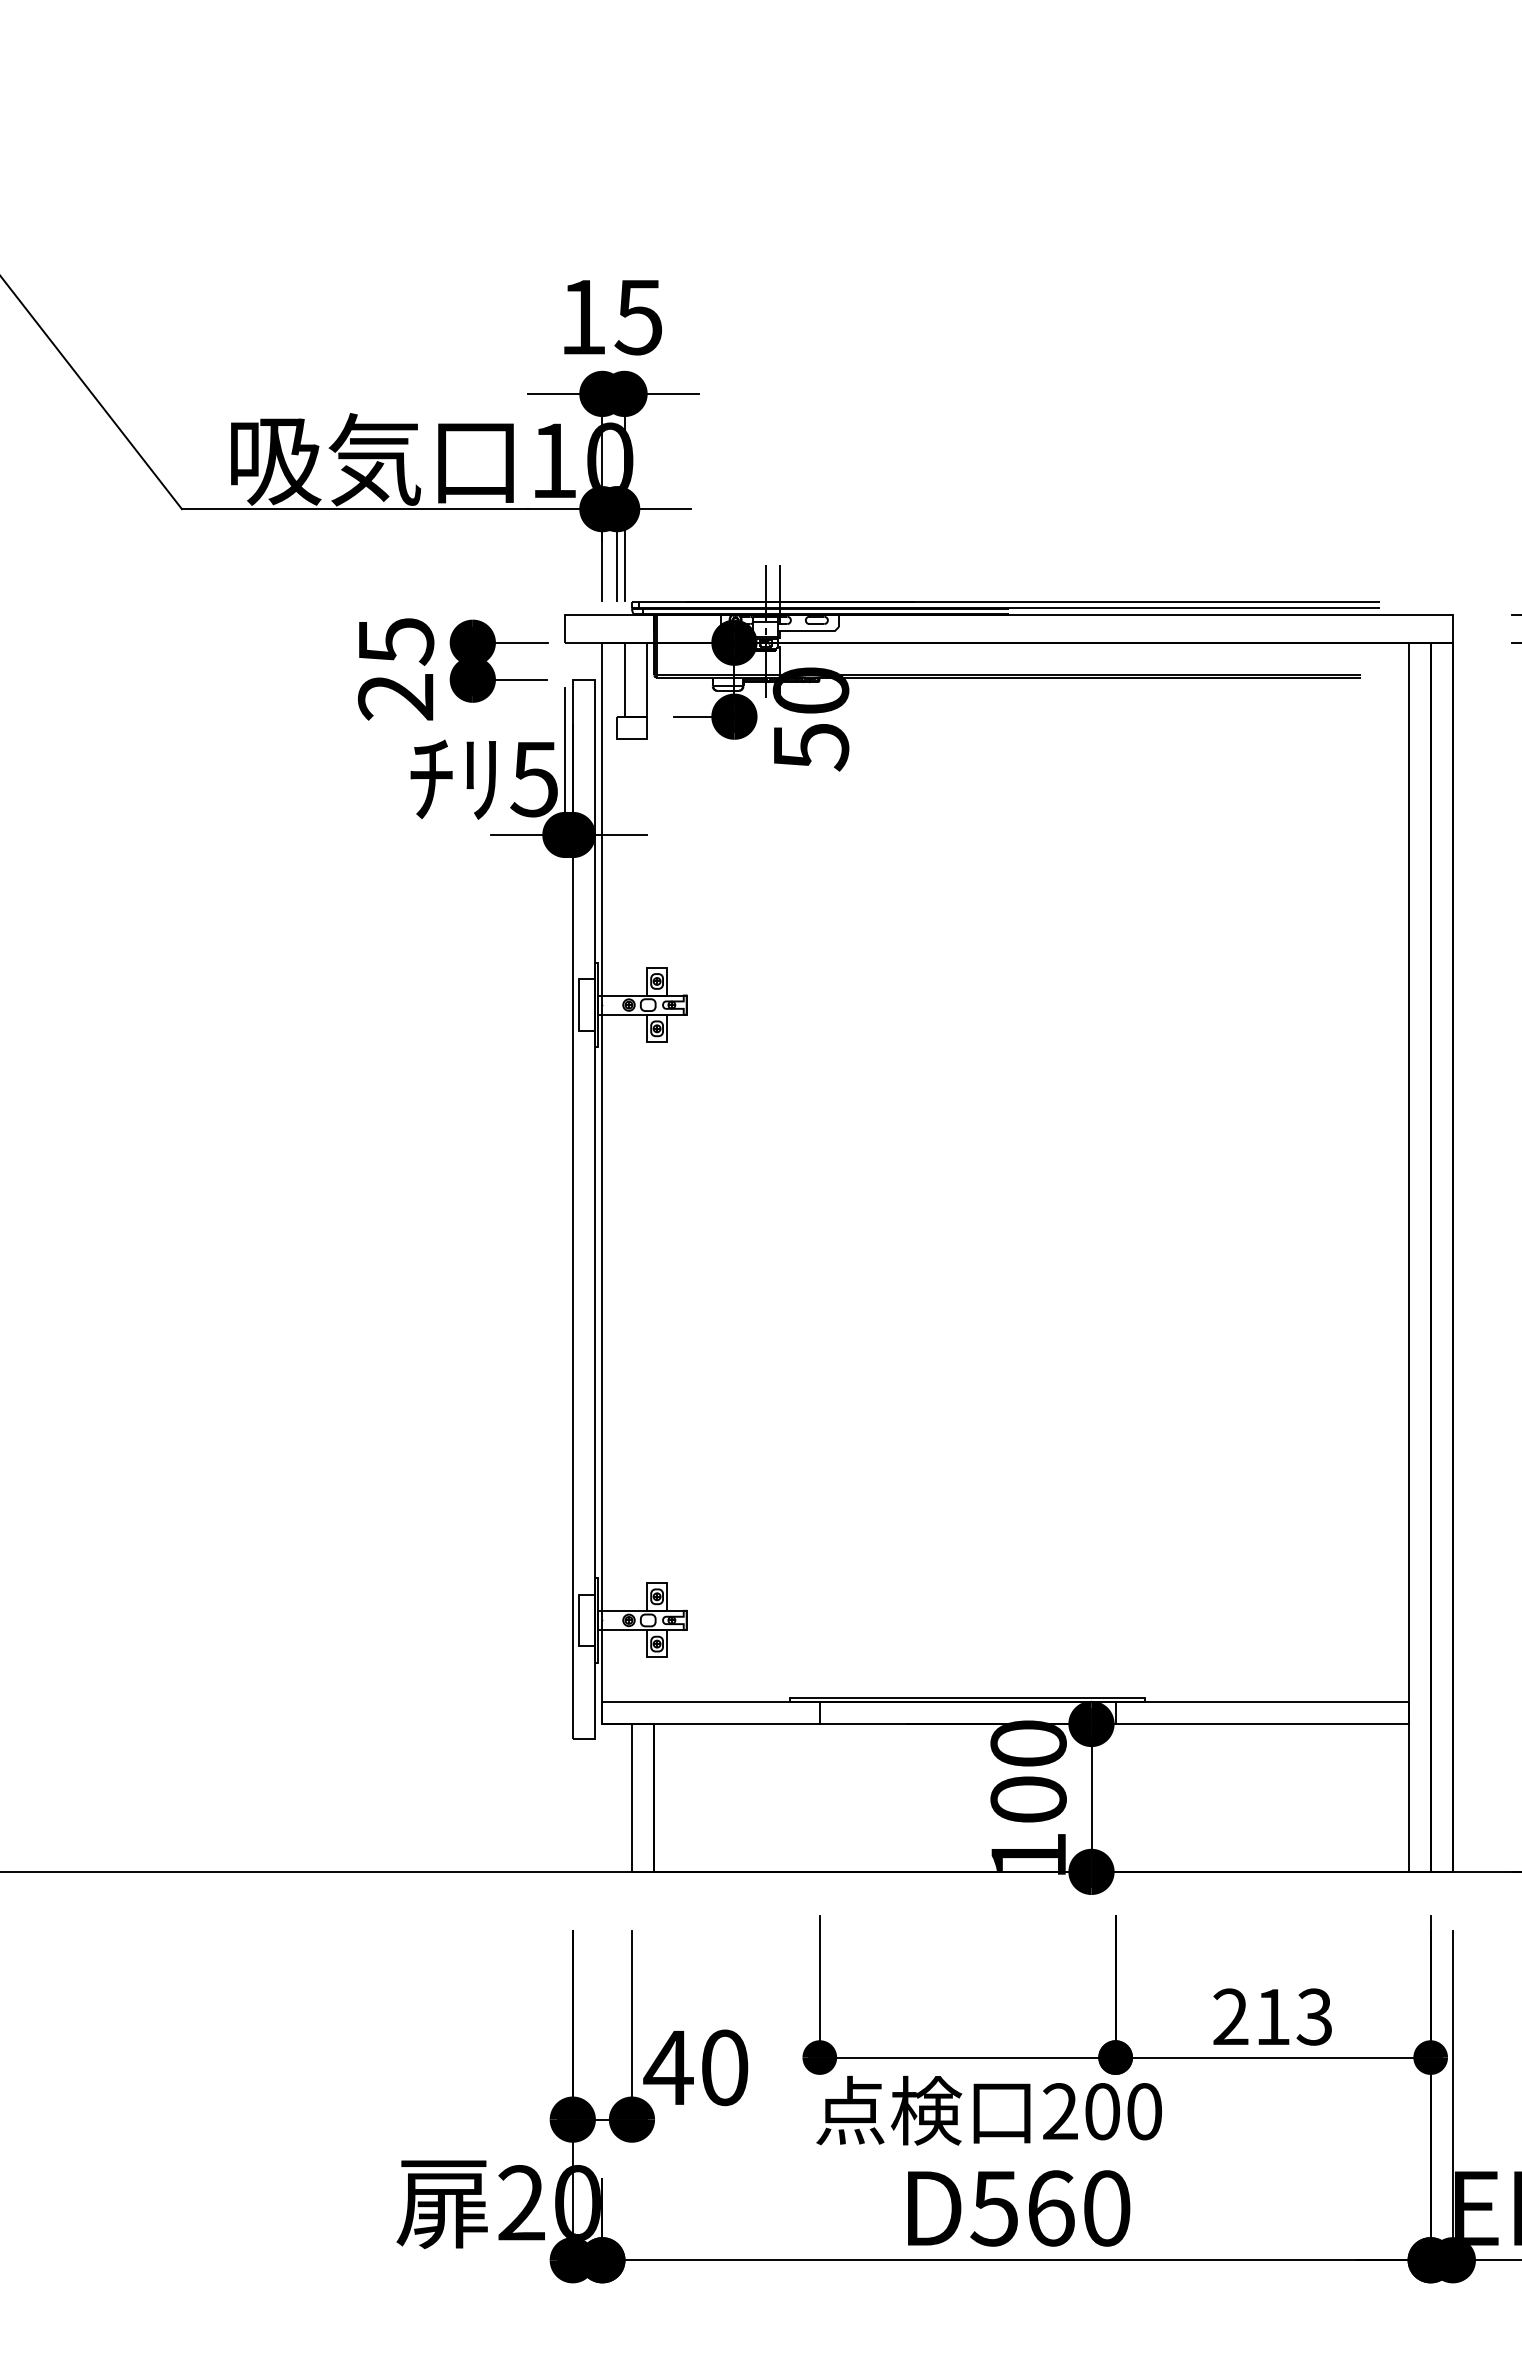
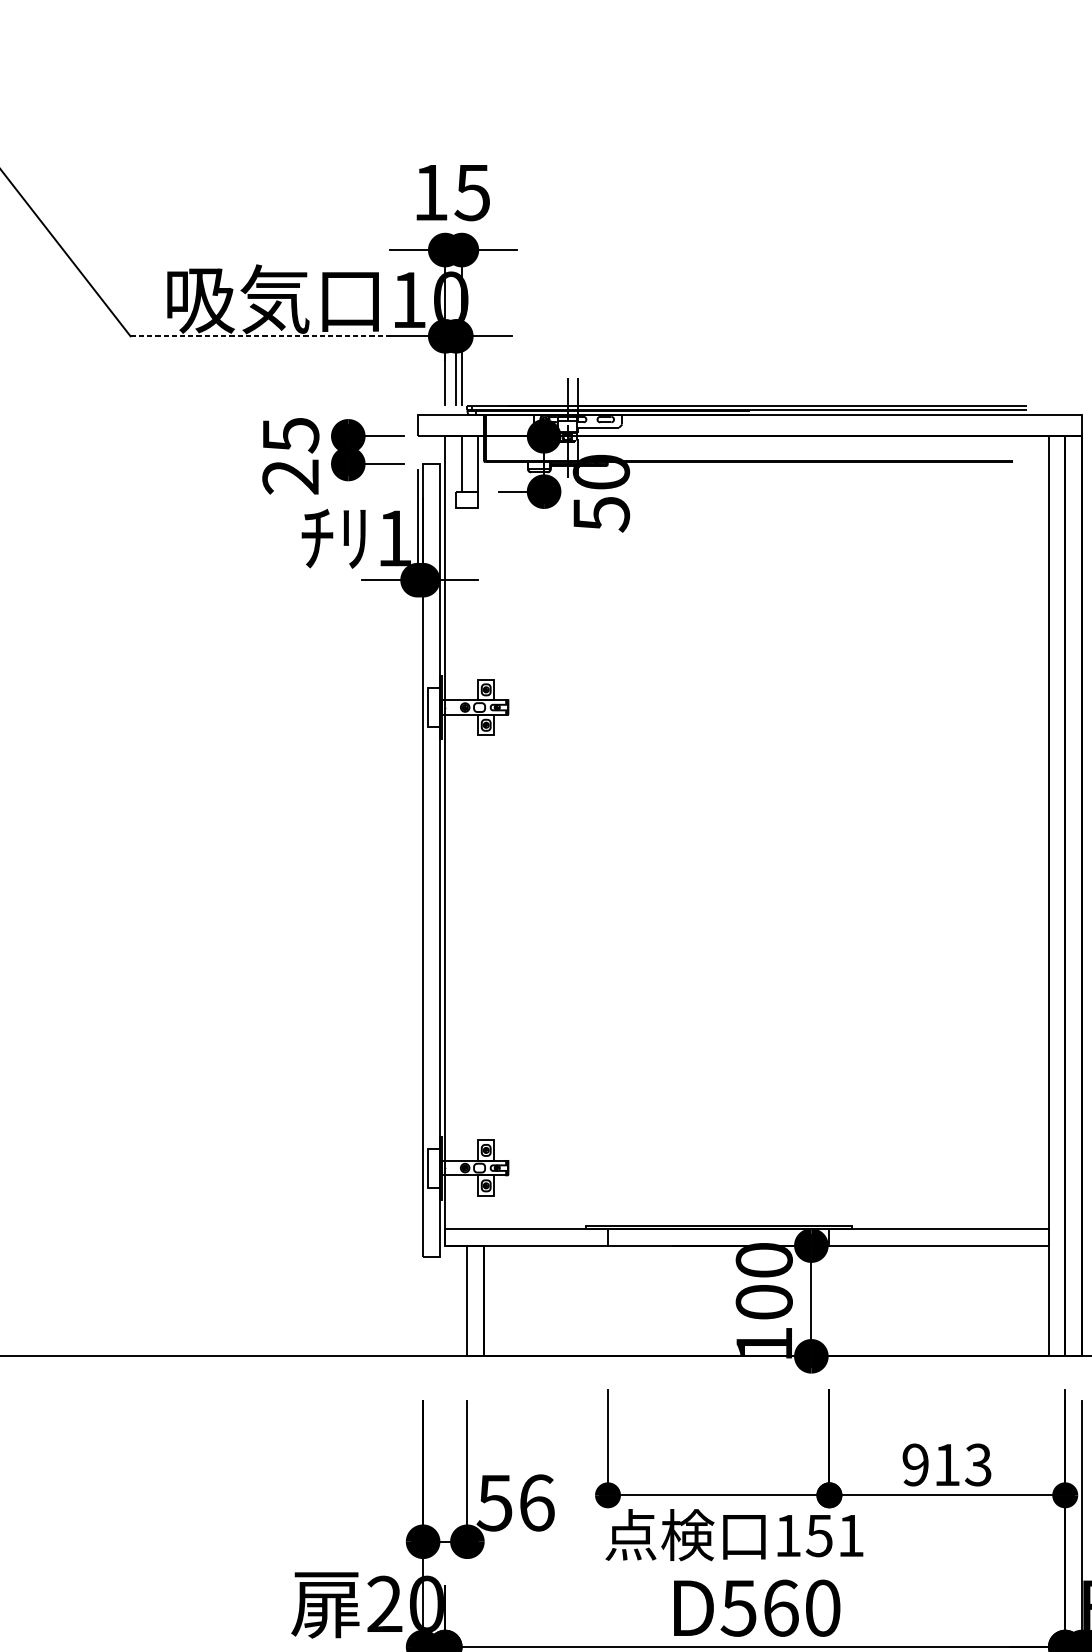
line: (355, 509) -> (260, 336), solid -> dashed
text: (533, 779) -> (393, 538), 5 -> 1
text: (1230, 2016) -> (915, 1464), 213 -> 913
text: (695, 2067) -> (514, 1502), 40 -> 56
text: (1102, 2111) -> (819, 1535), 200 -> 151

